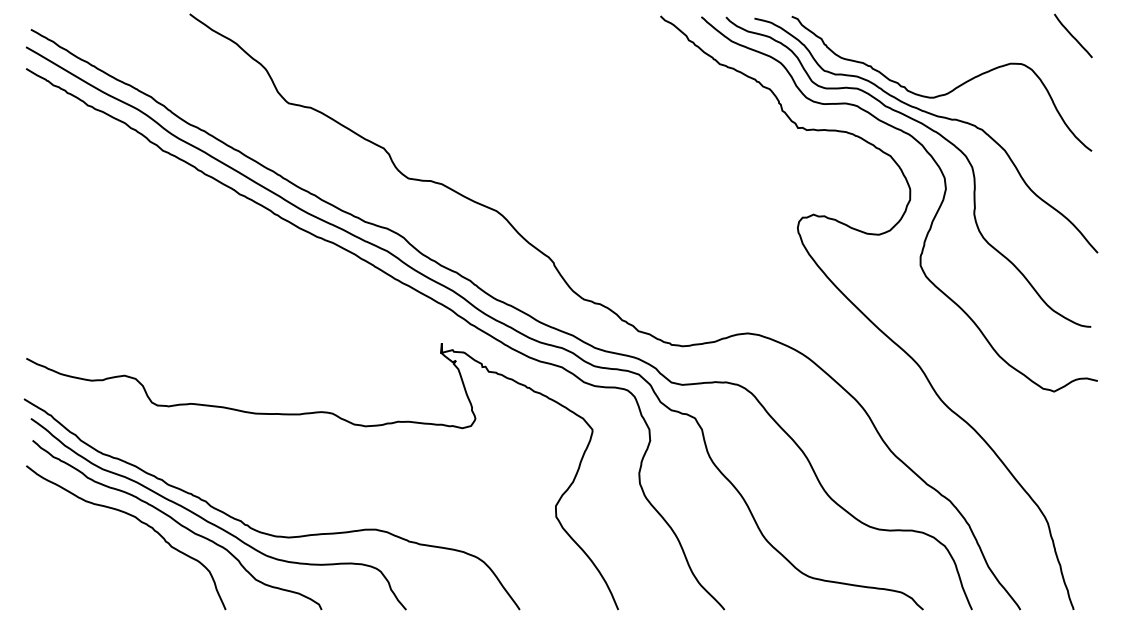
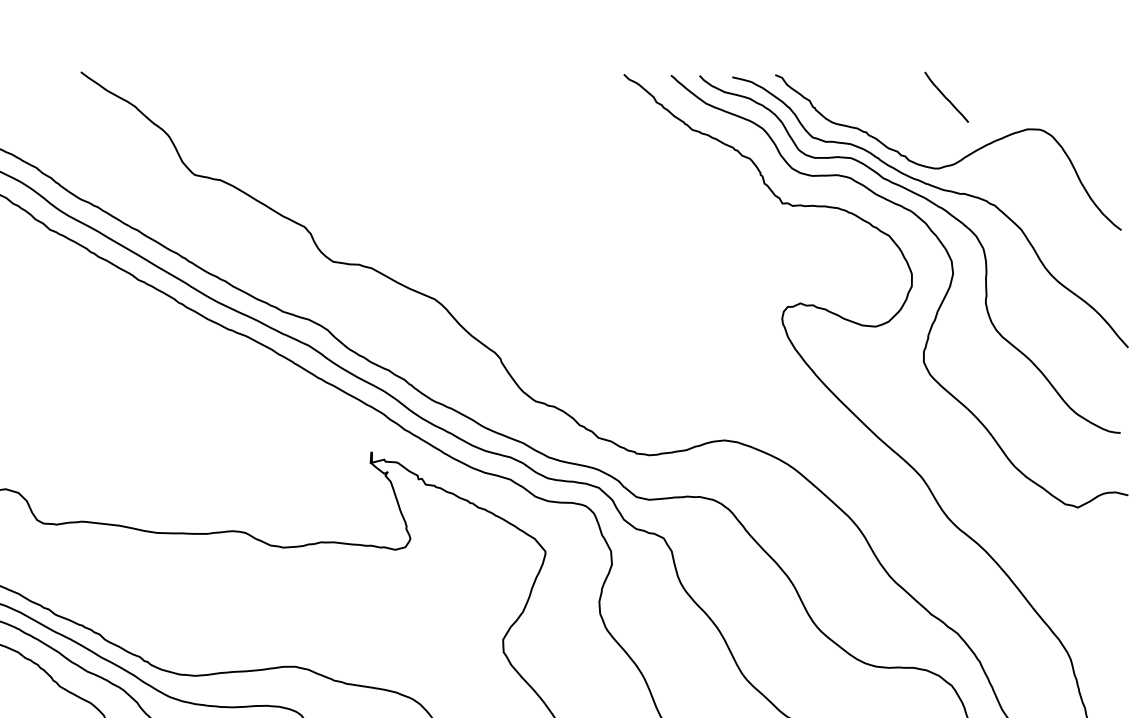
curve: (1073, 35) -> (946, 96), moved

